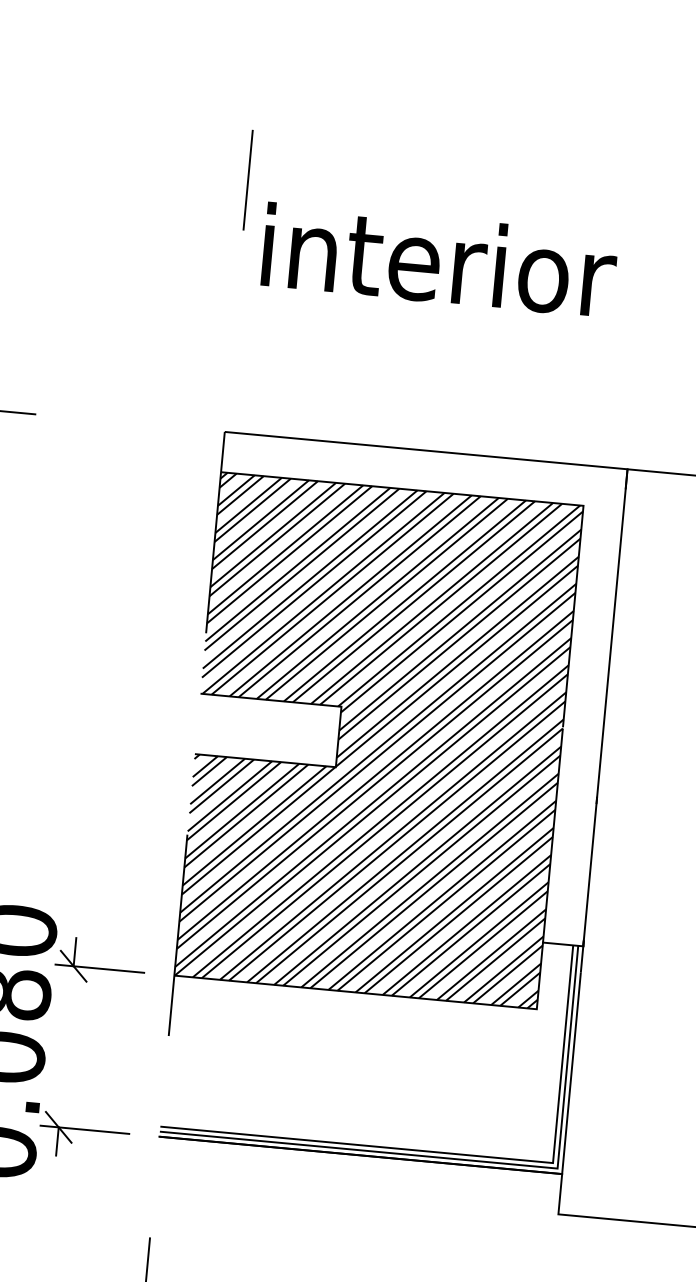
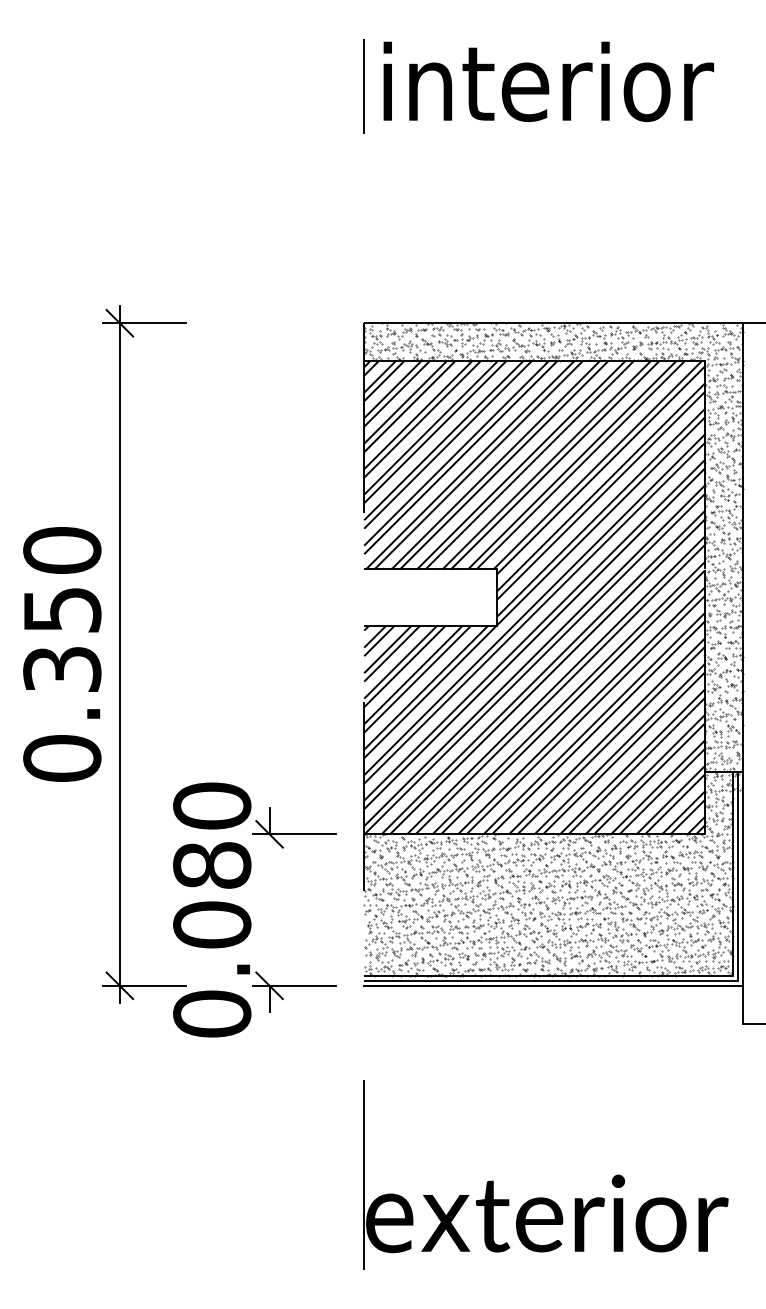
text: (439, 260) -> (548, 81), moved
hatch: (393, 797) -> (553, 649), added

